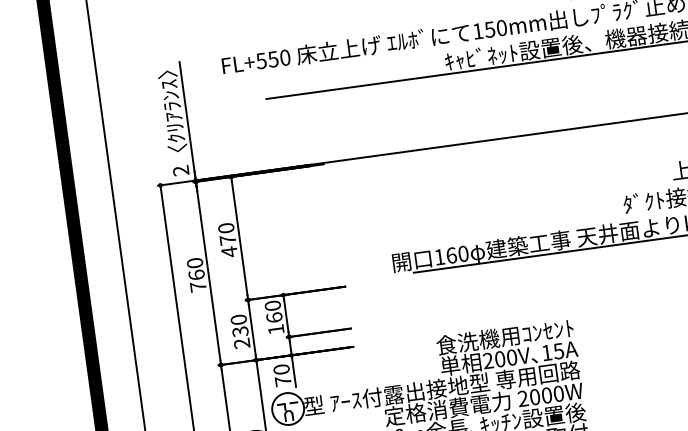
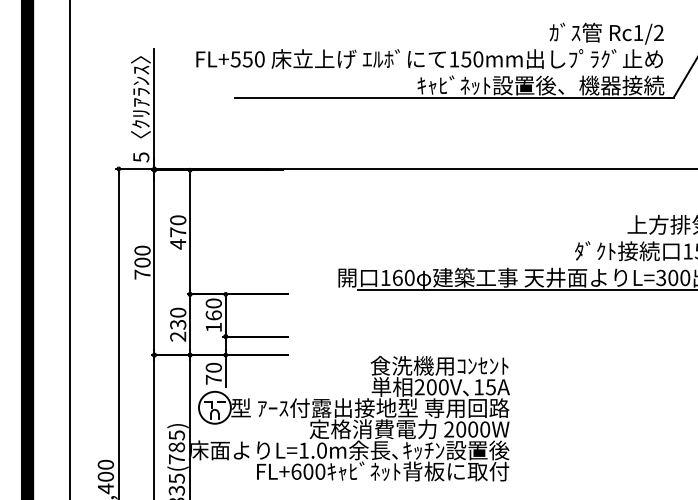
text: (181, 170) -> (141, 157), 2 -> 5
text: (196, 274) -> (142, 262), 760 -> 700

